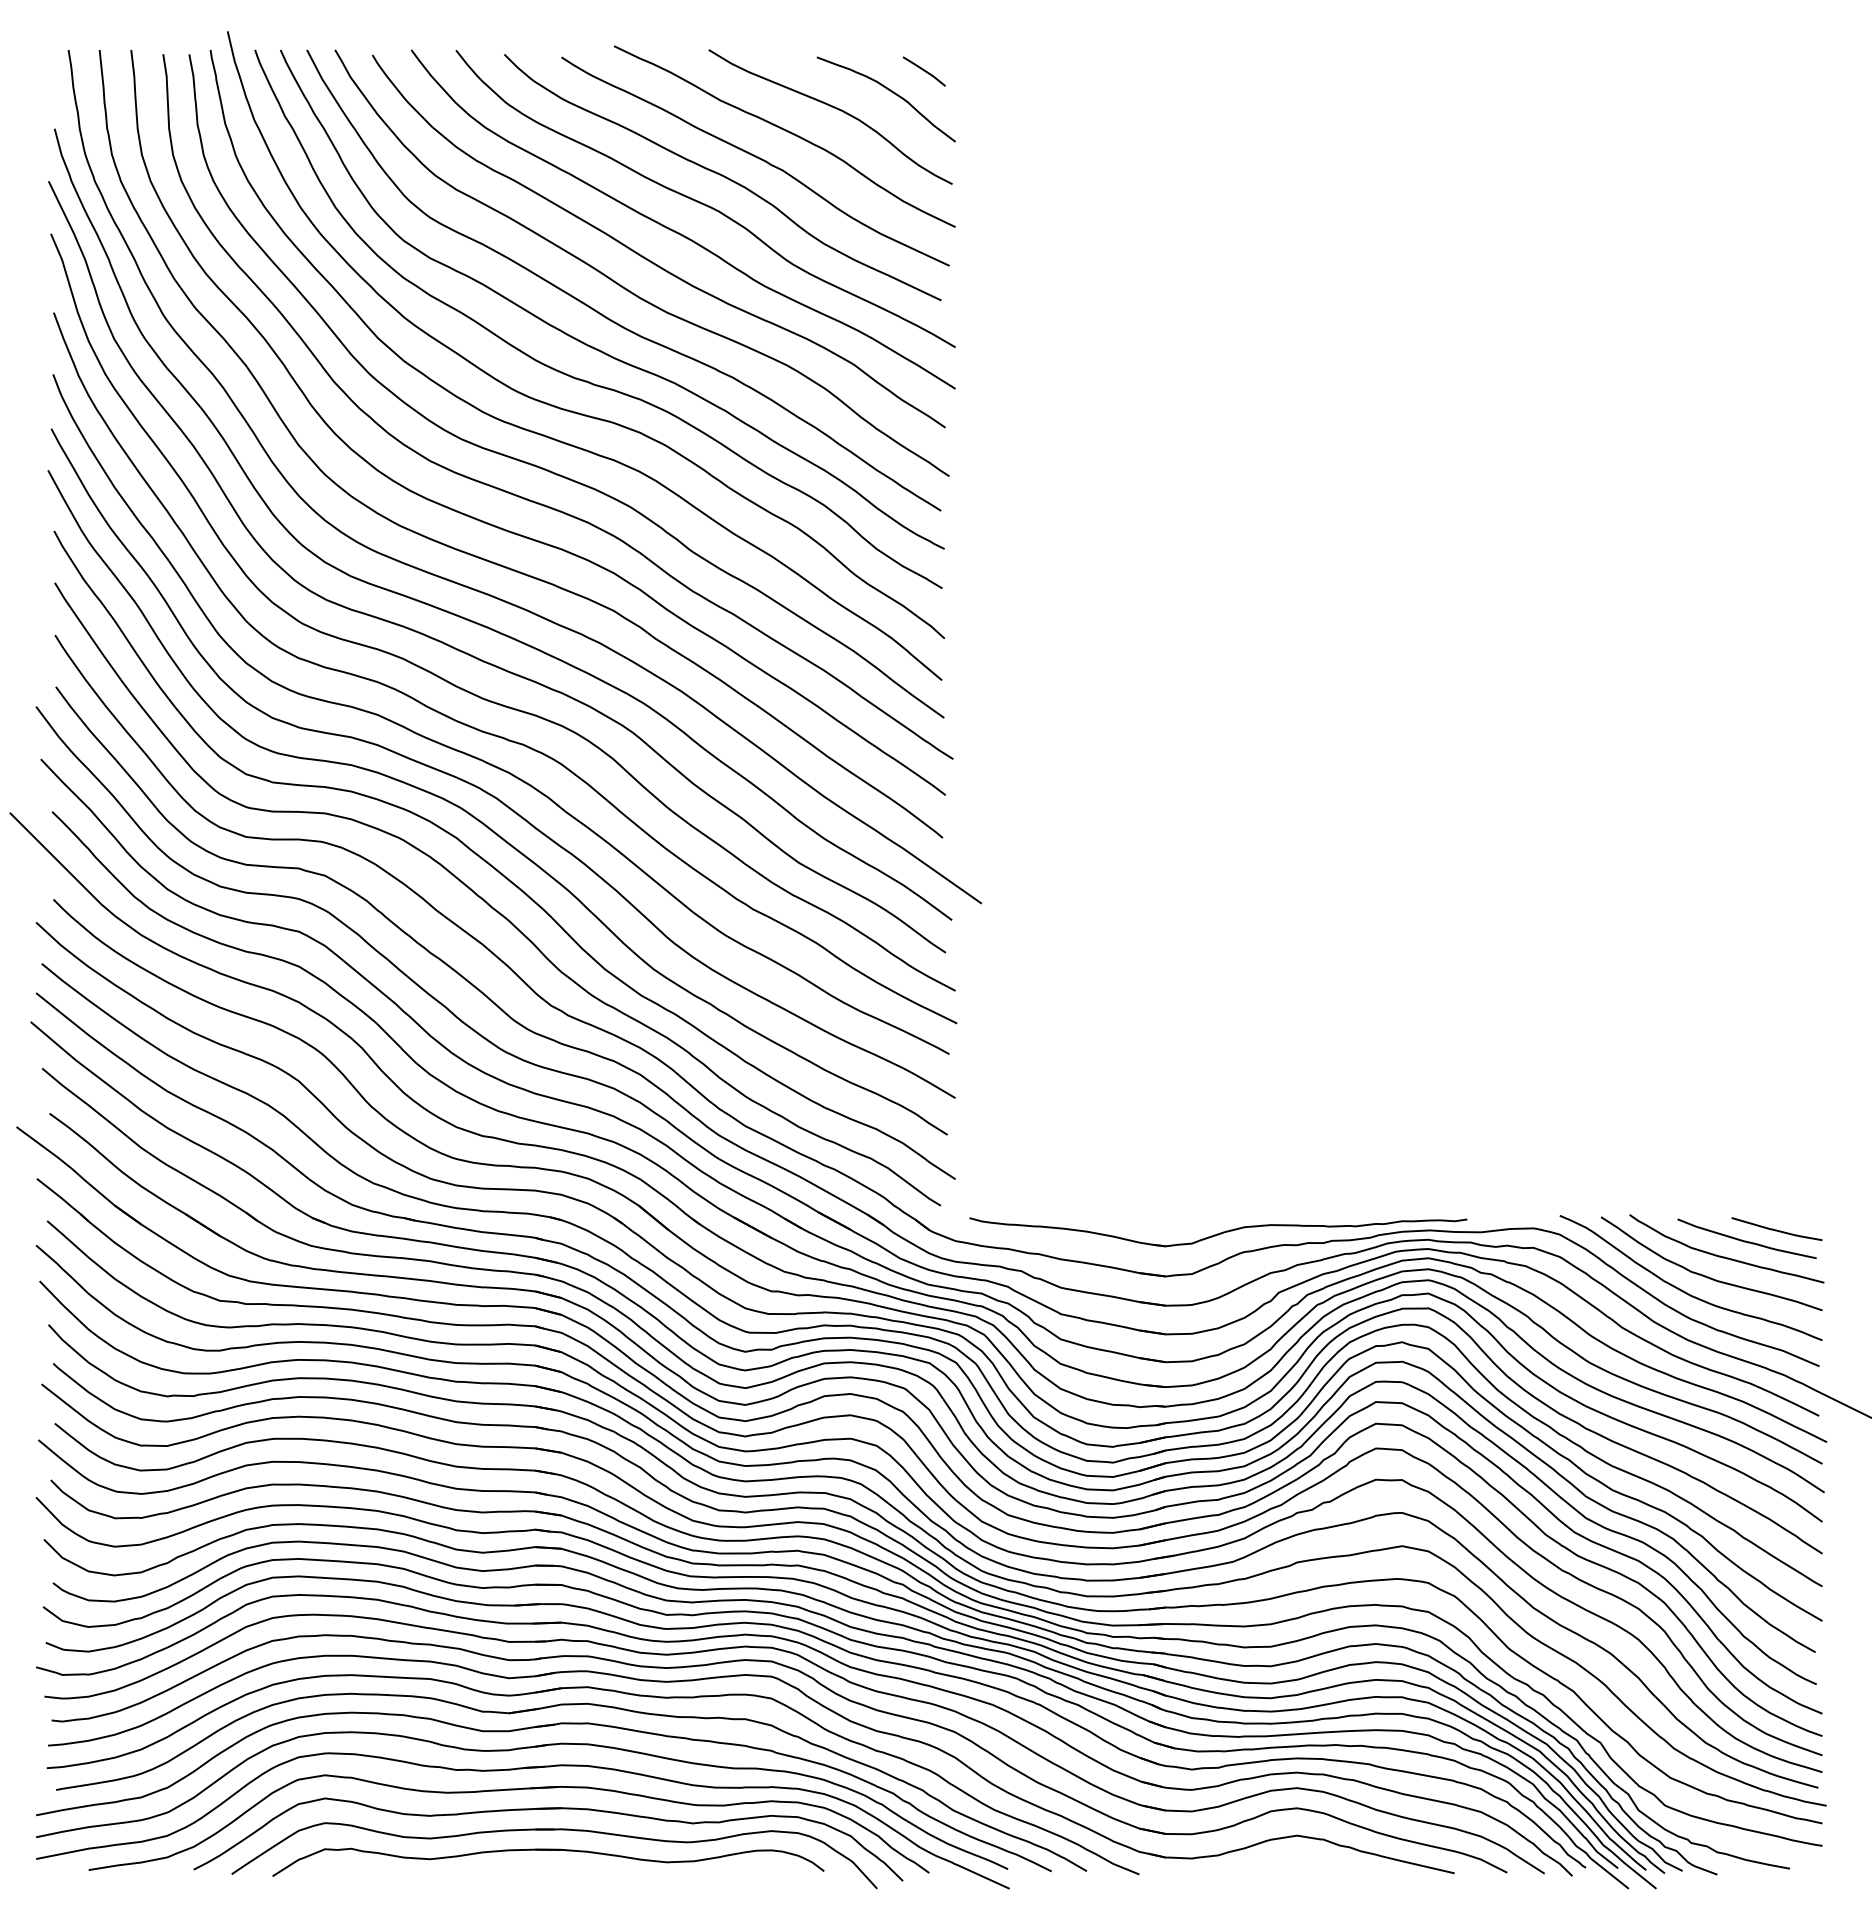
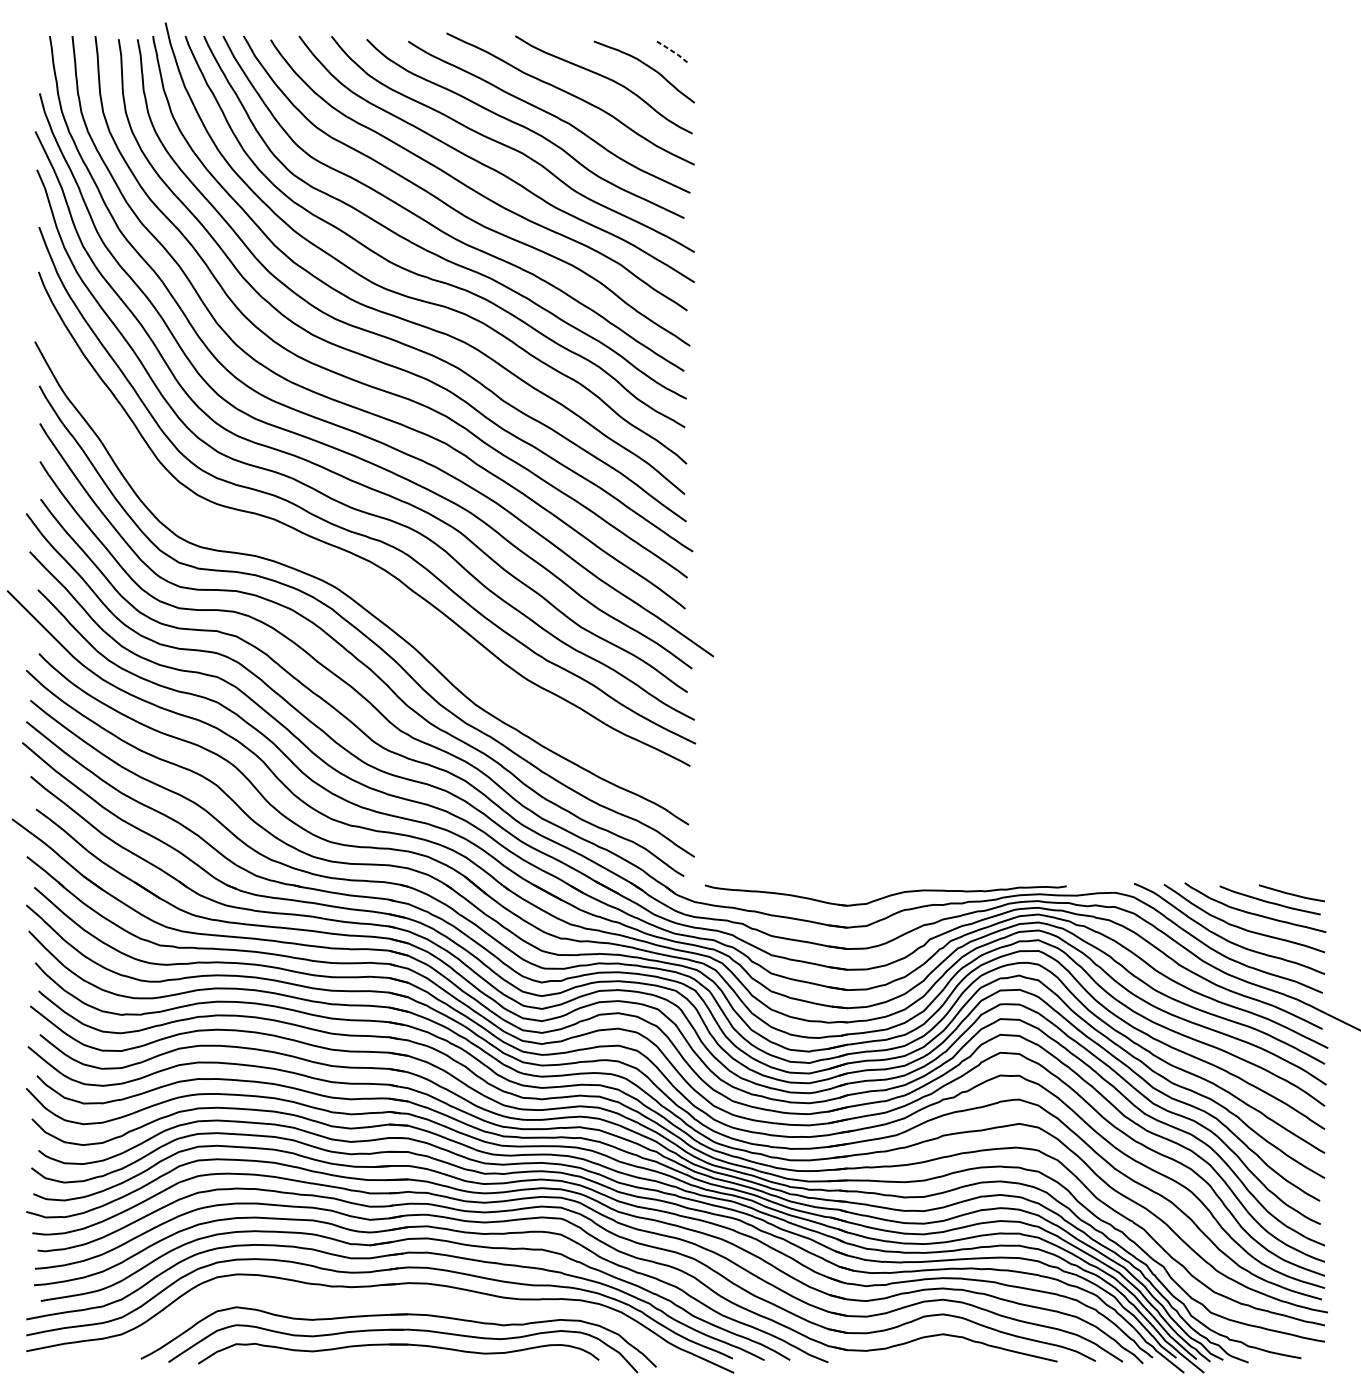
line: (924, 70) -> (672, 51), solid -> dashed
curve: (485, 790) -> (352, 574), removed
part: (500, 1791) -> (363, 1302), removed

